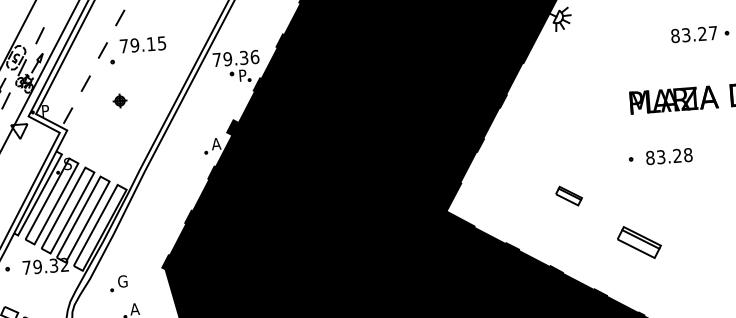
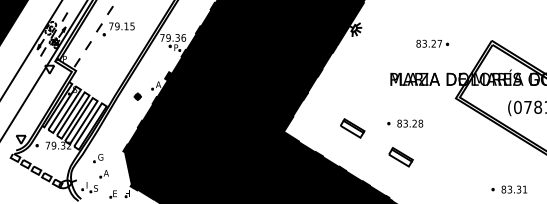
part: (119, 100) -> (137, 96), moved
part: (660, 156) -> (405, 123), moved
part: (568, 196) -> (352, 128), size x1.67
part: (638, 243) -> (400, 157), moved

